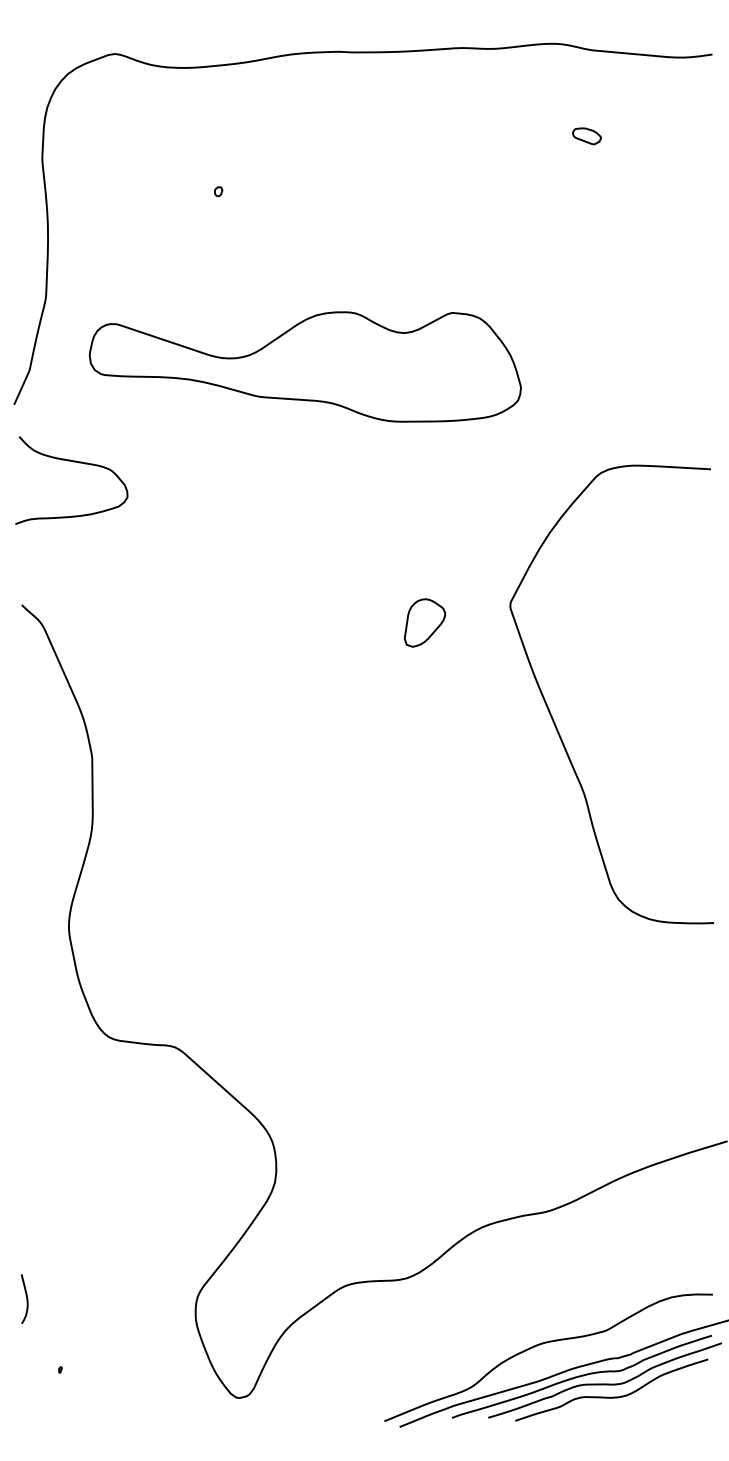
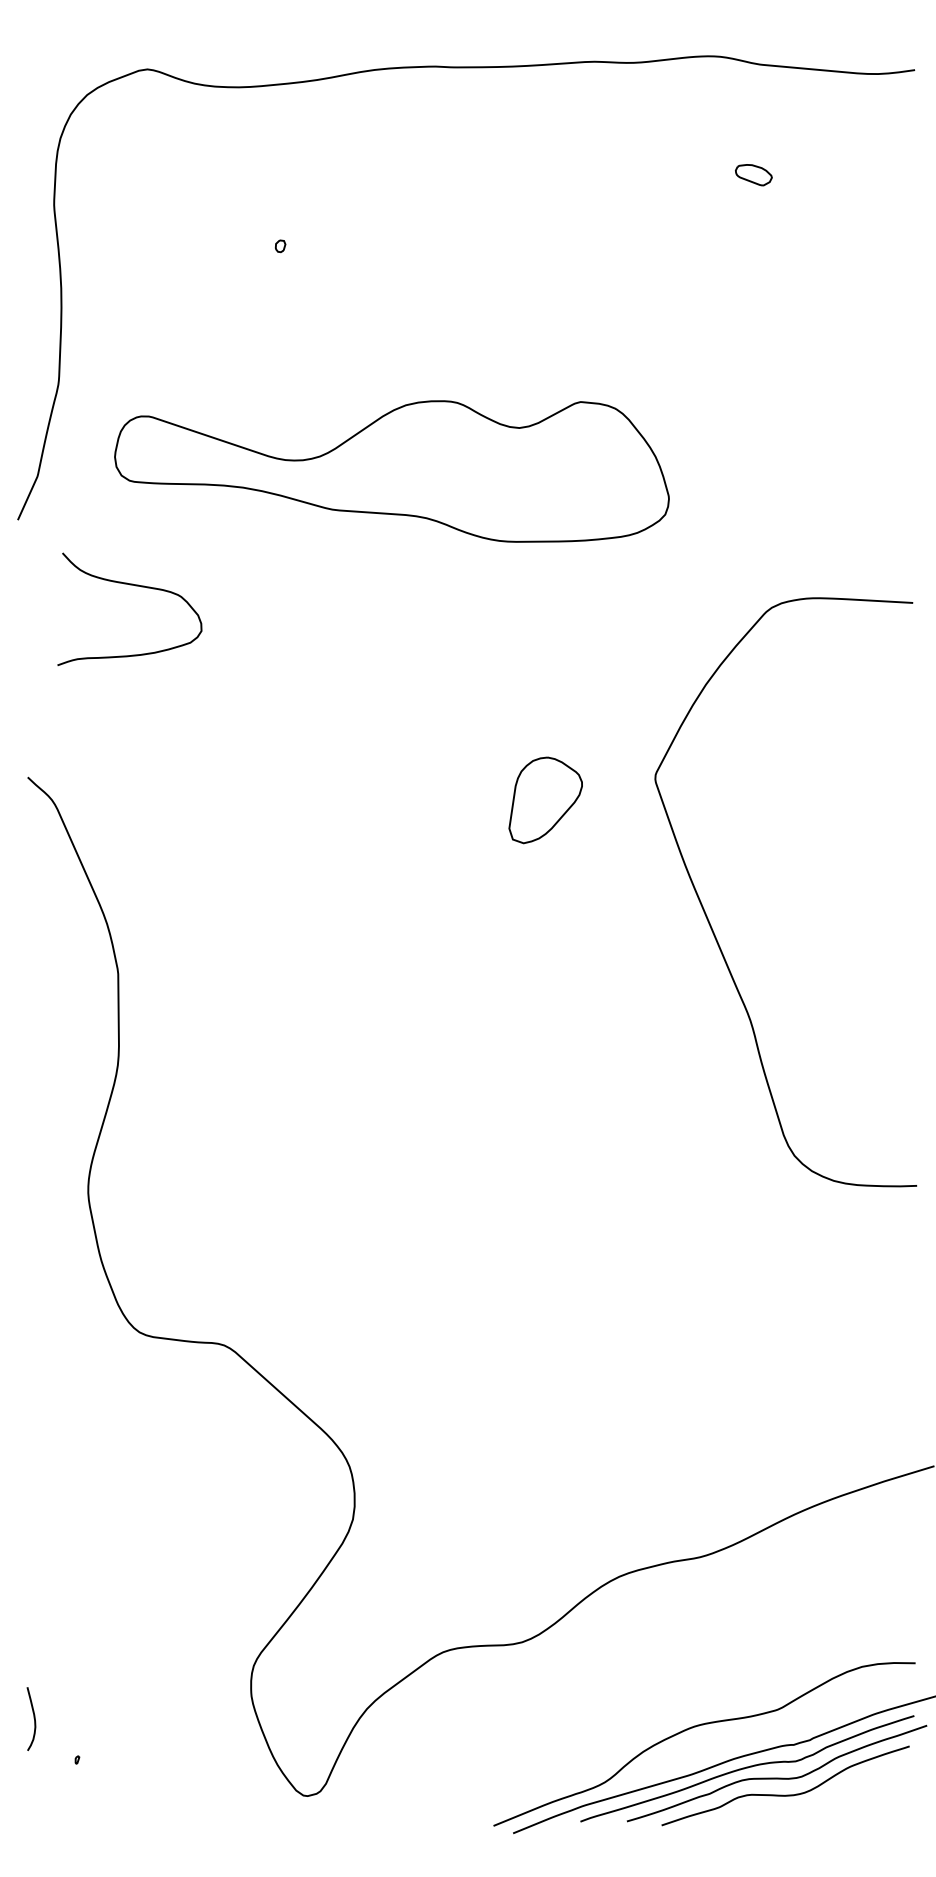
curve: (76, 462) -> (135, 586), moved
part: (424, 623) -> (545, 800), size x1.4
curve: (26, 1298) -> (33, 1718), moved

